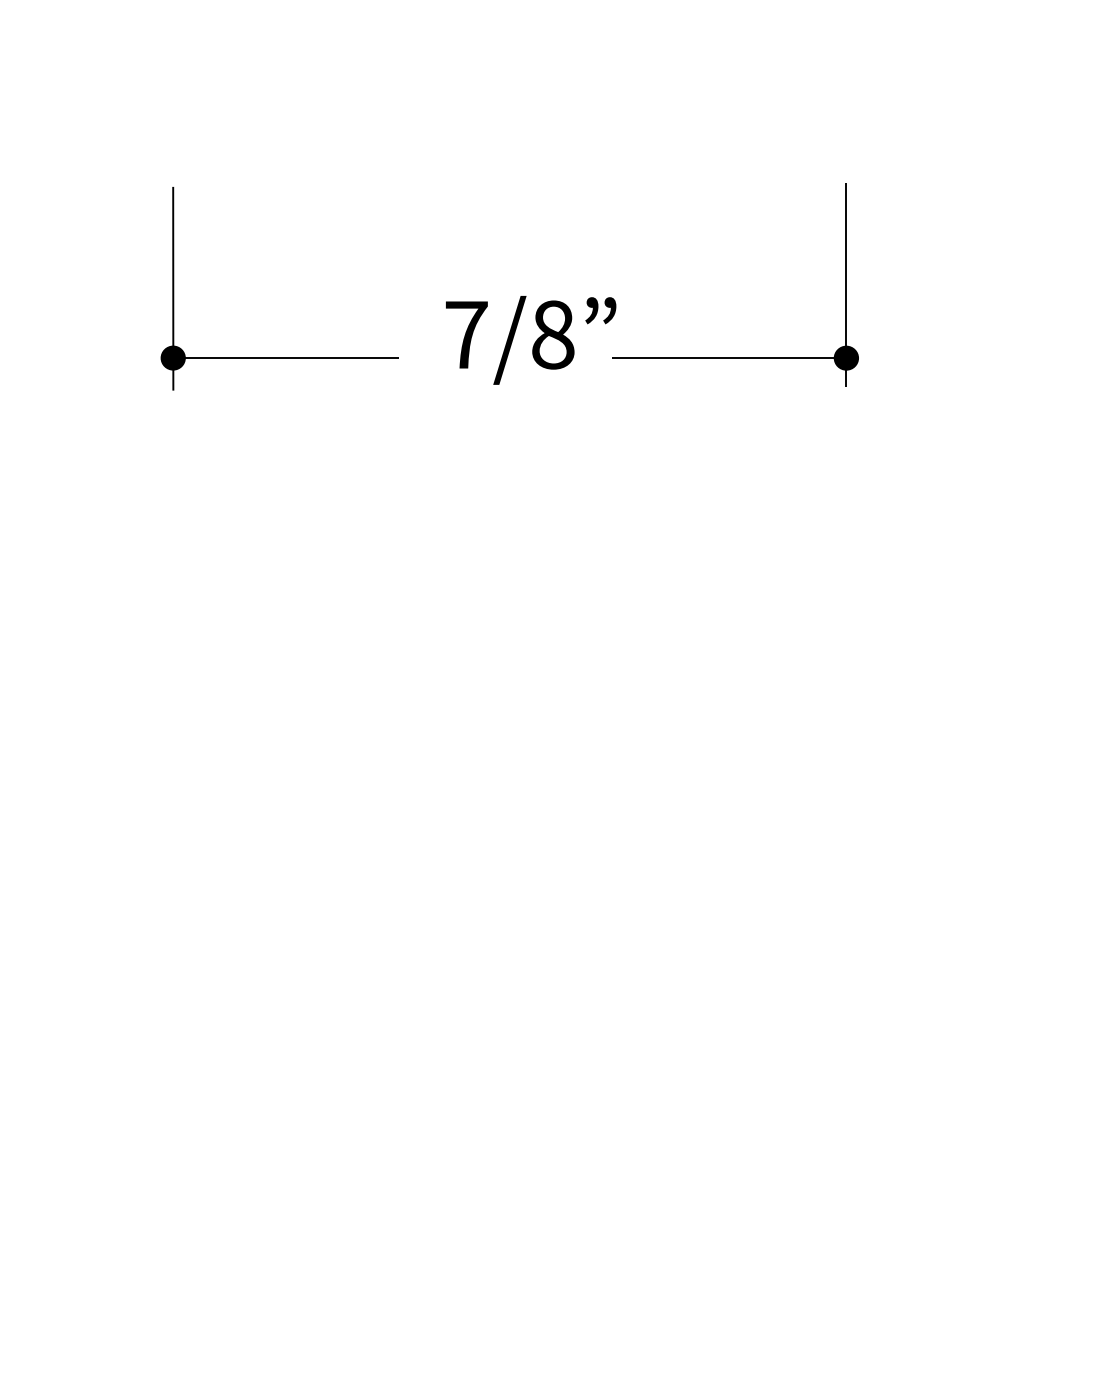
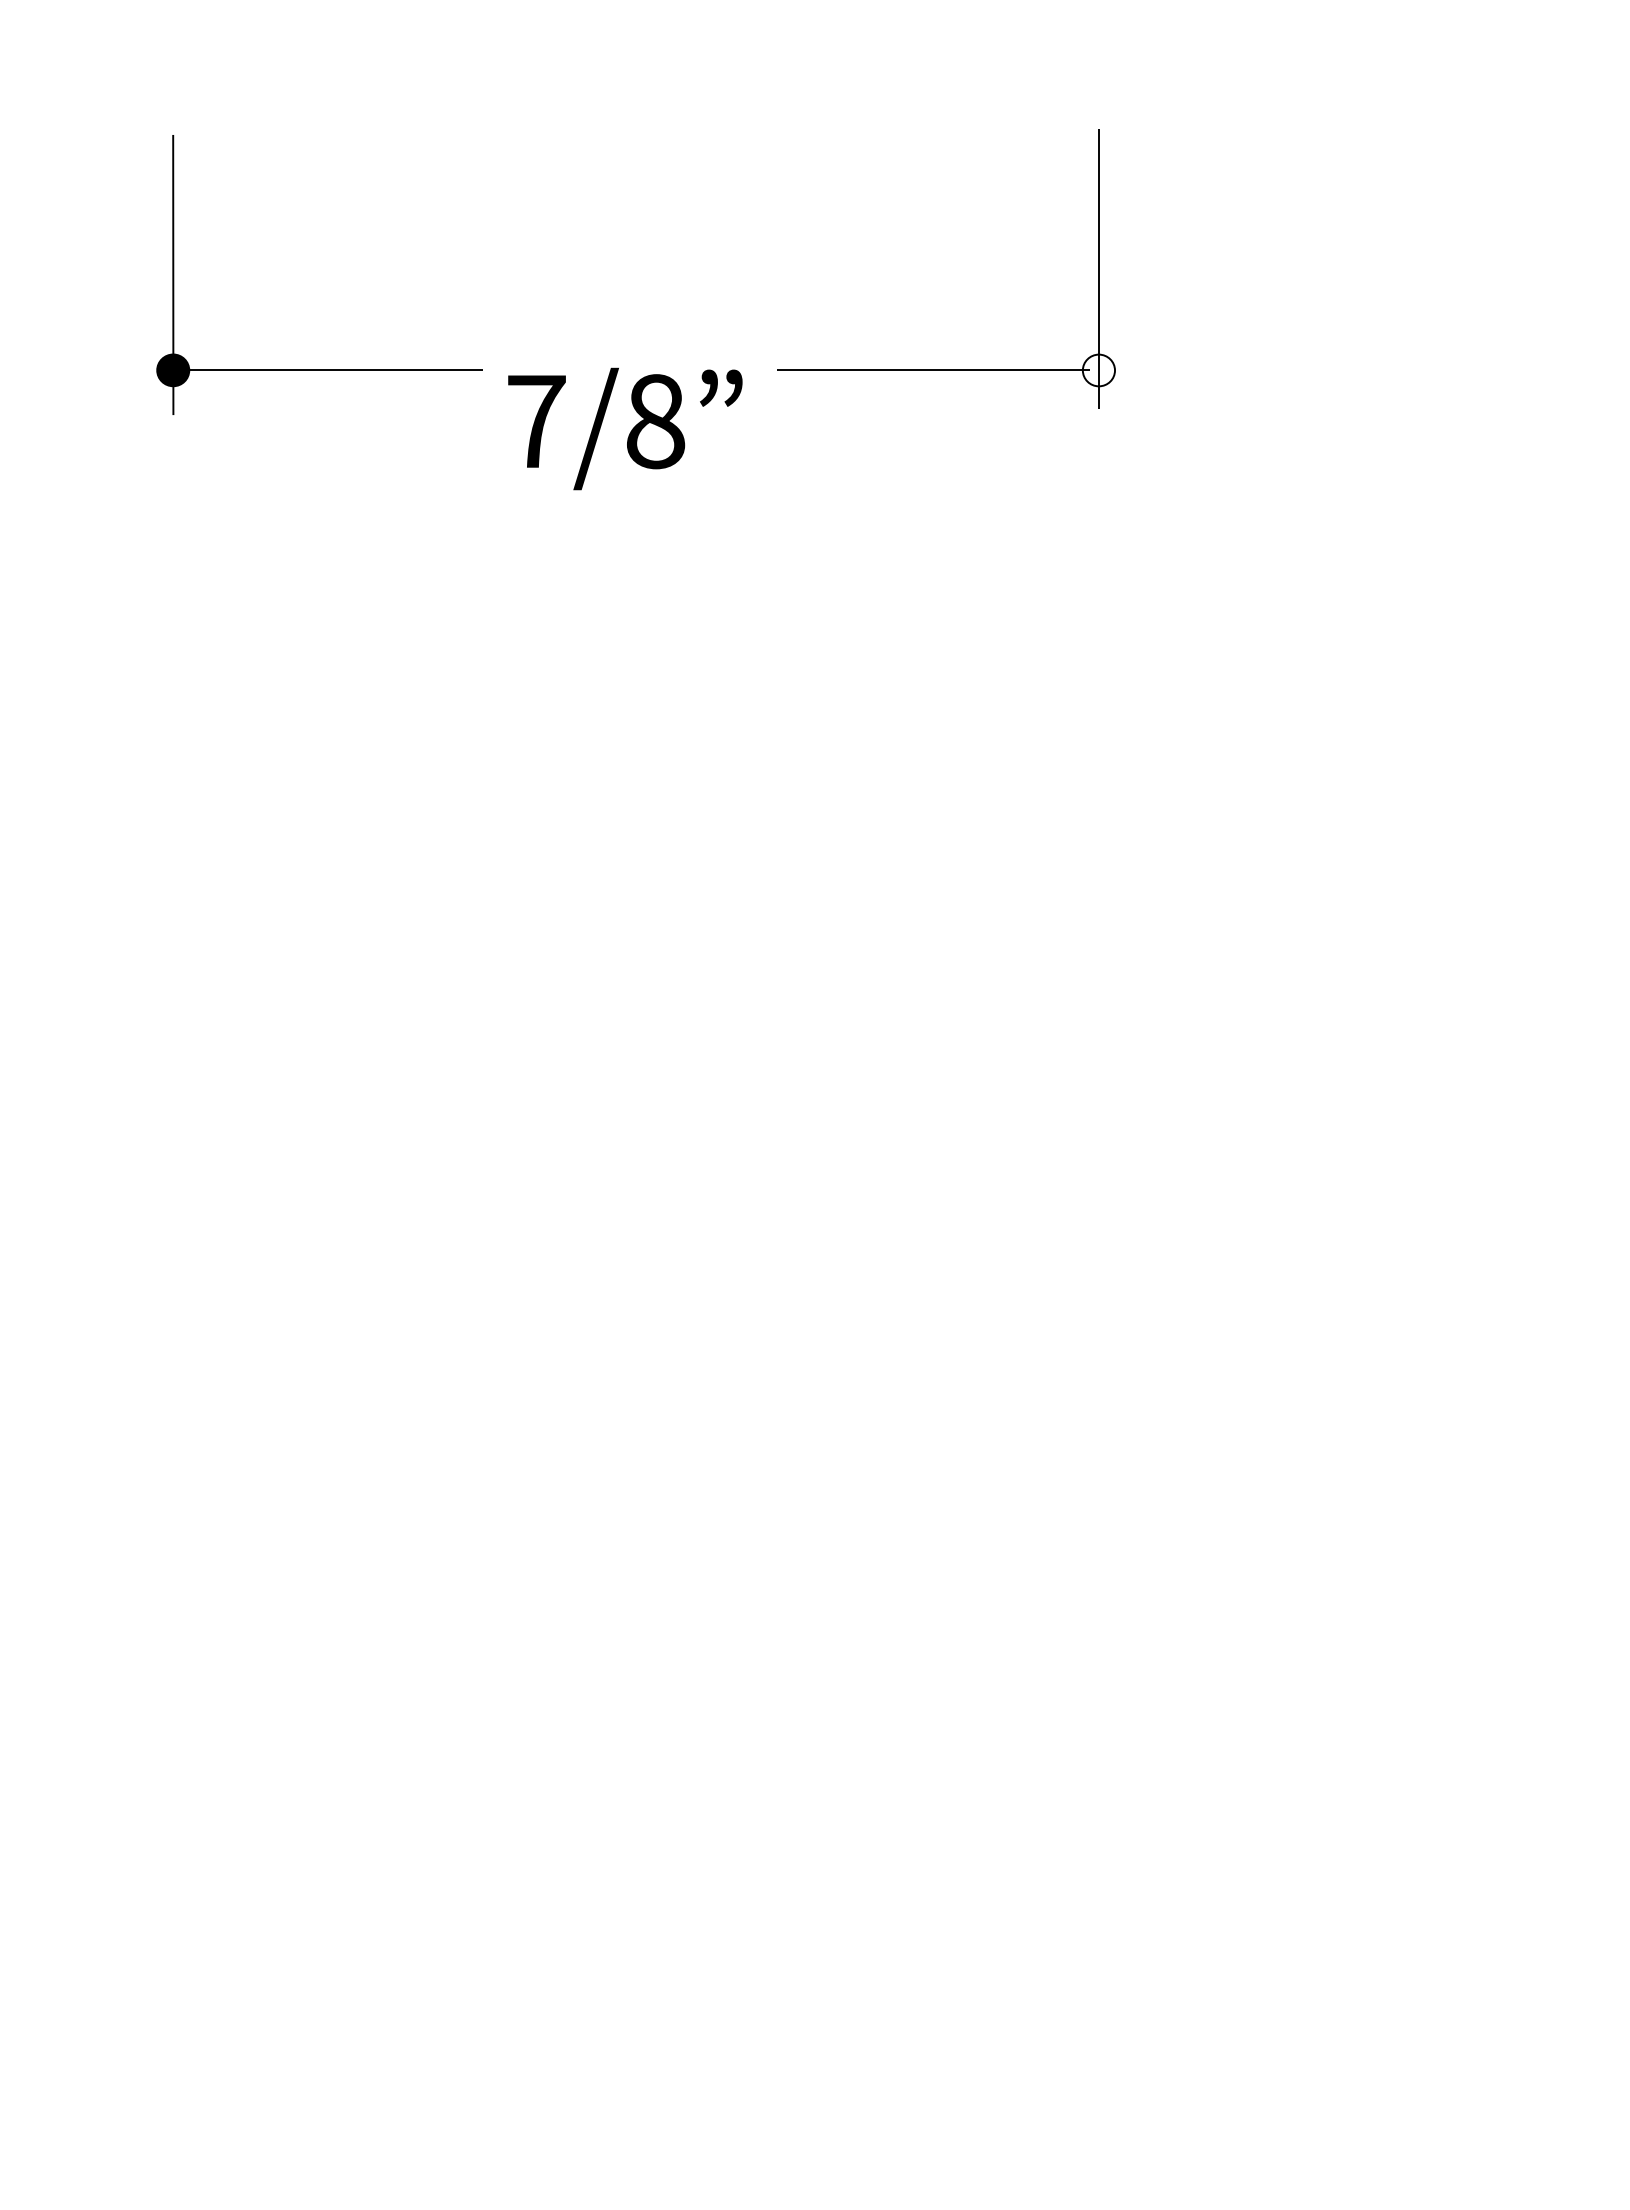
text: (531, 340) -> (625, 428), moved
fill: (846, 358) -> (1098, 370), removed

